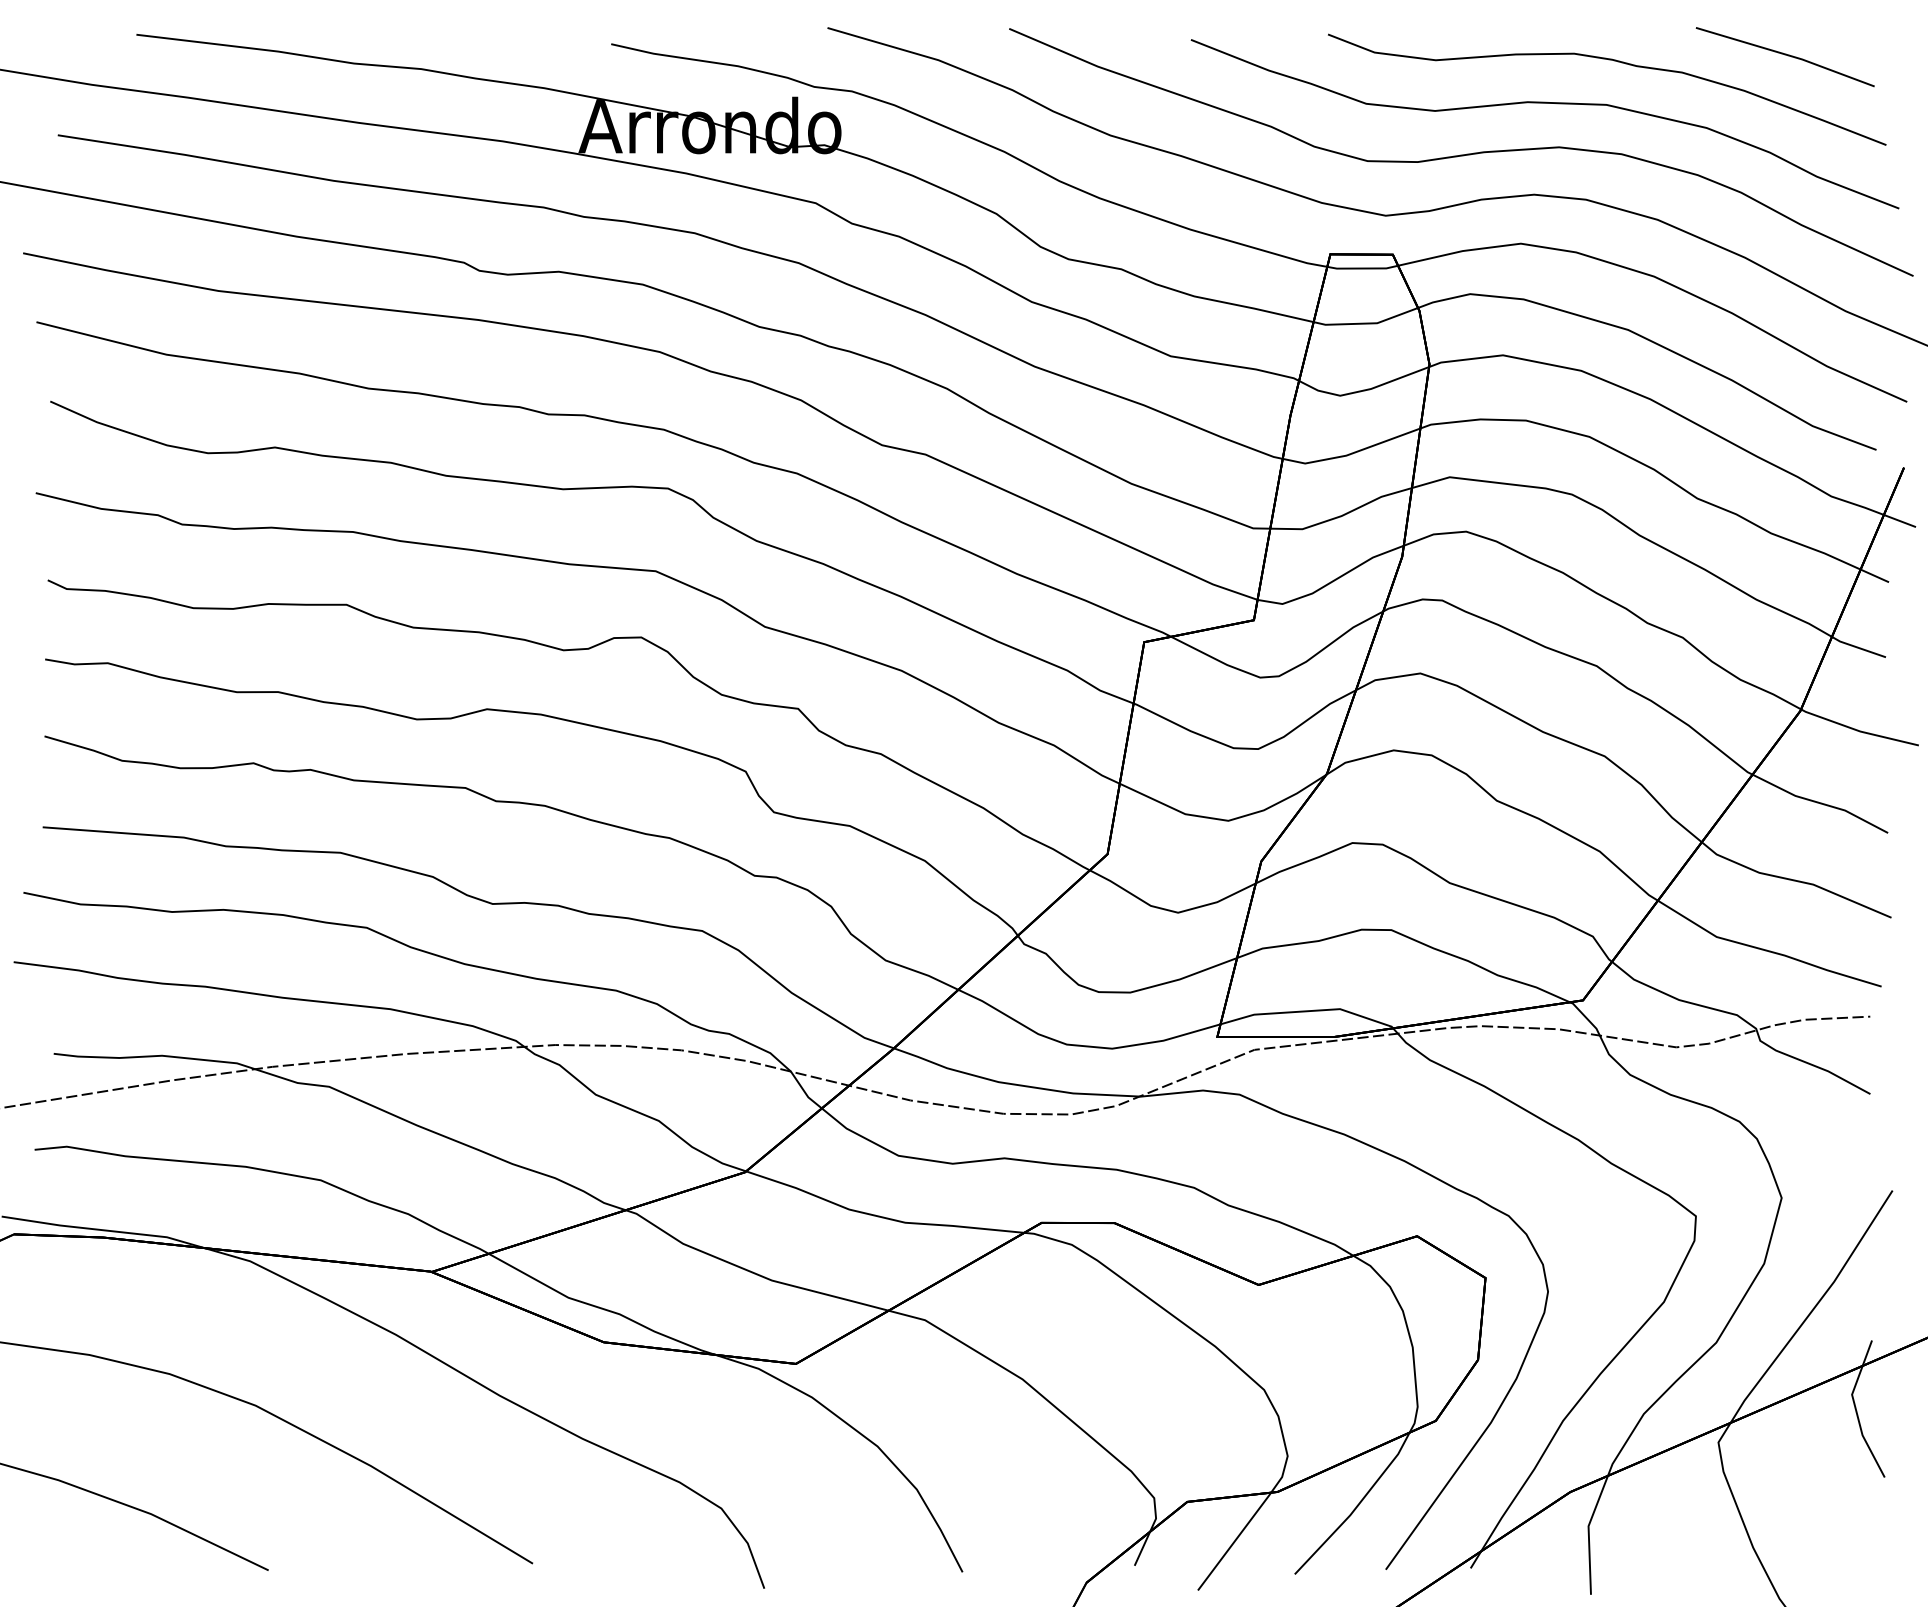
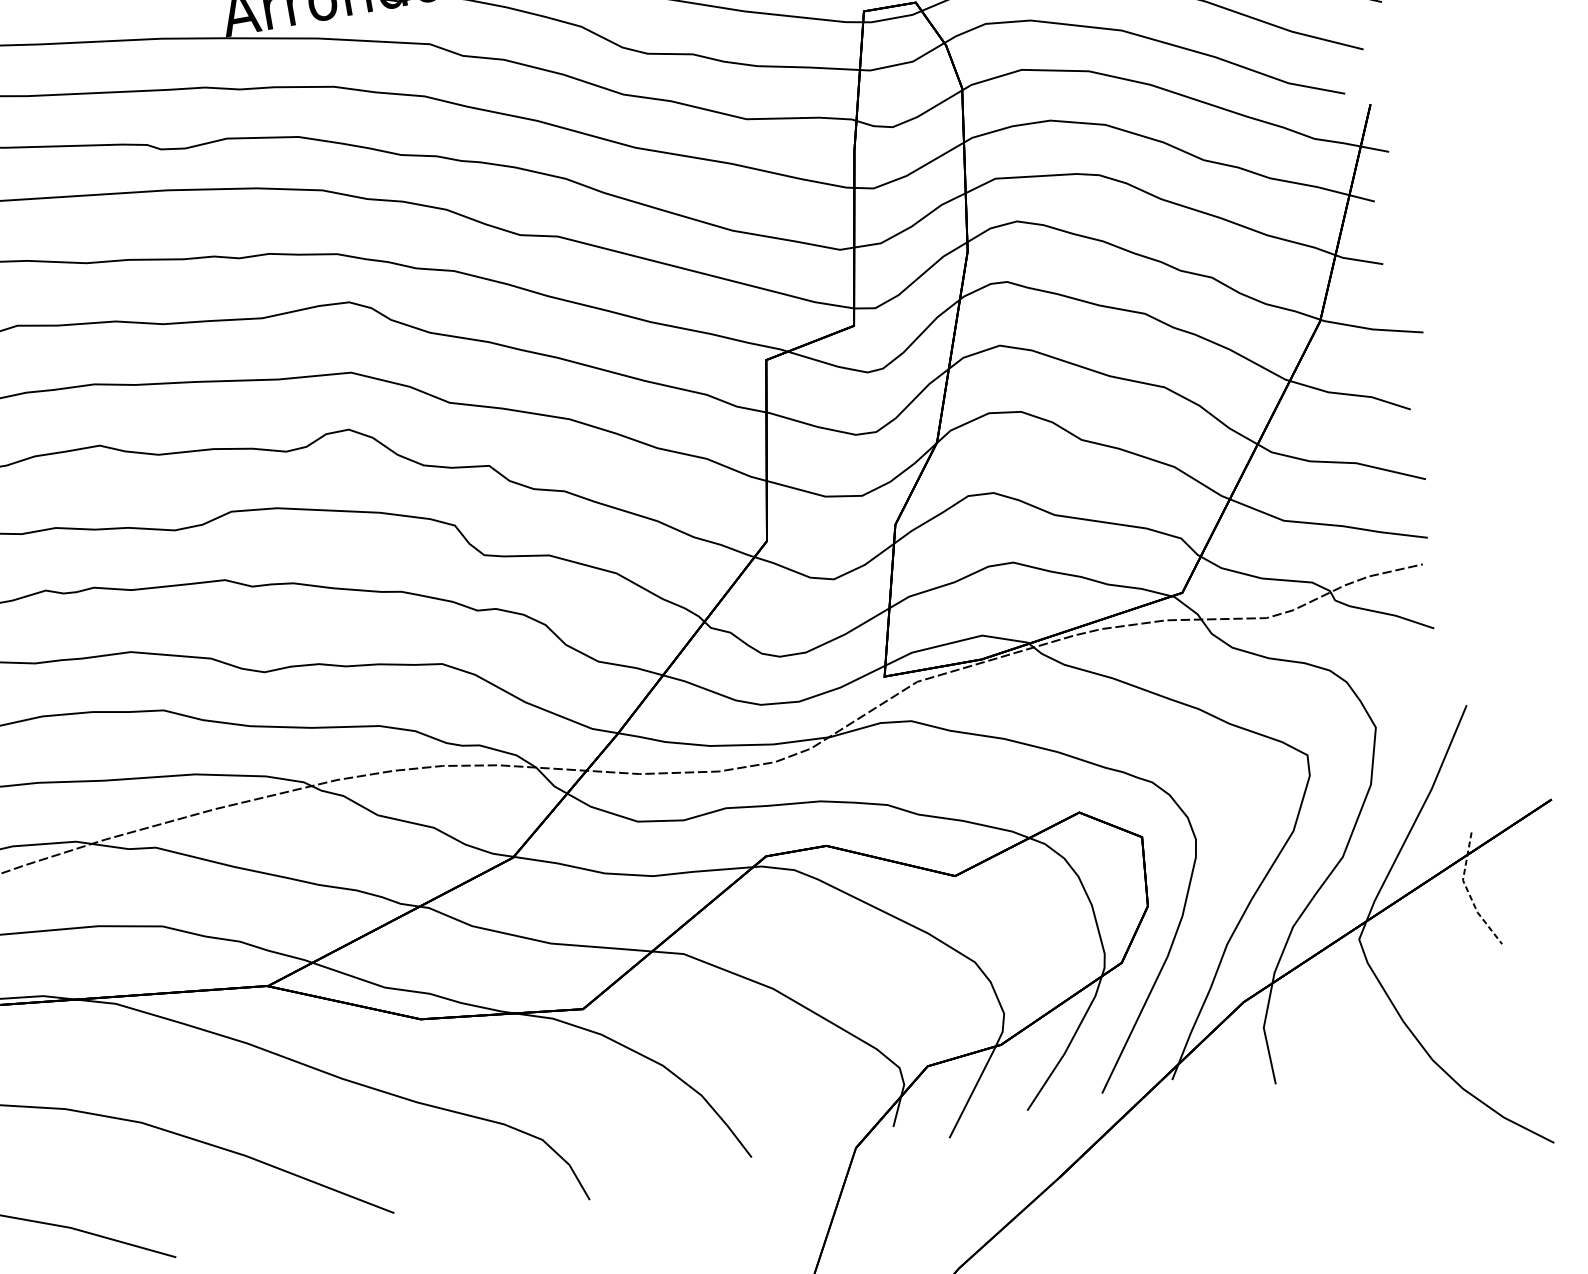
line: (1856, 1410) -> (1468, 892), solid -> dashed

